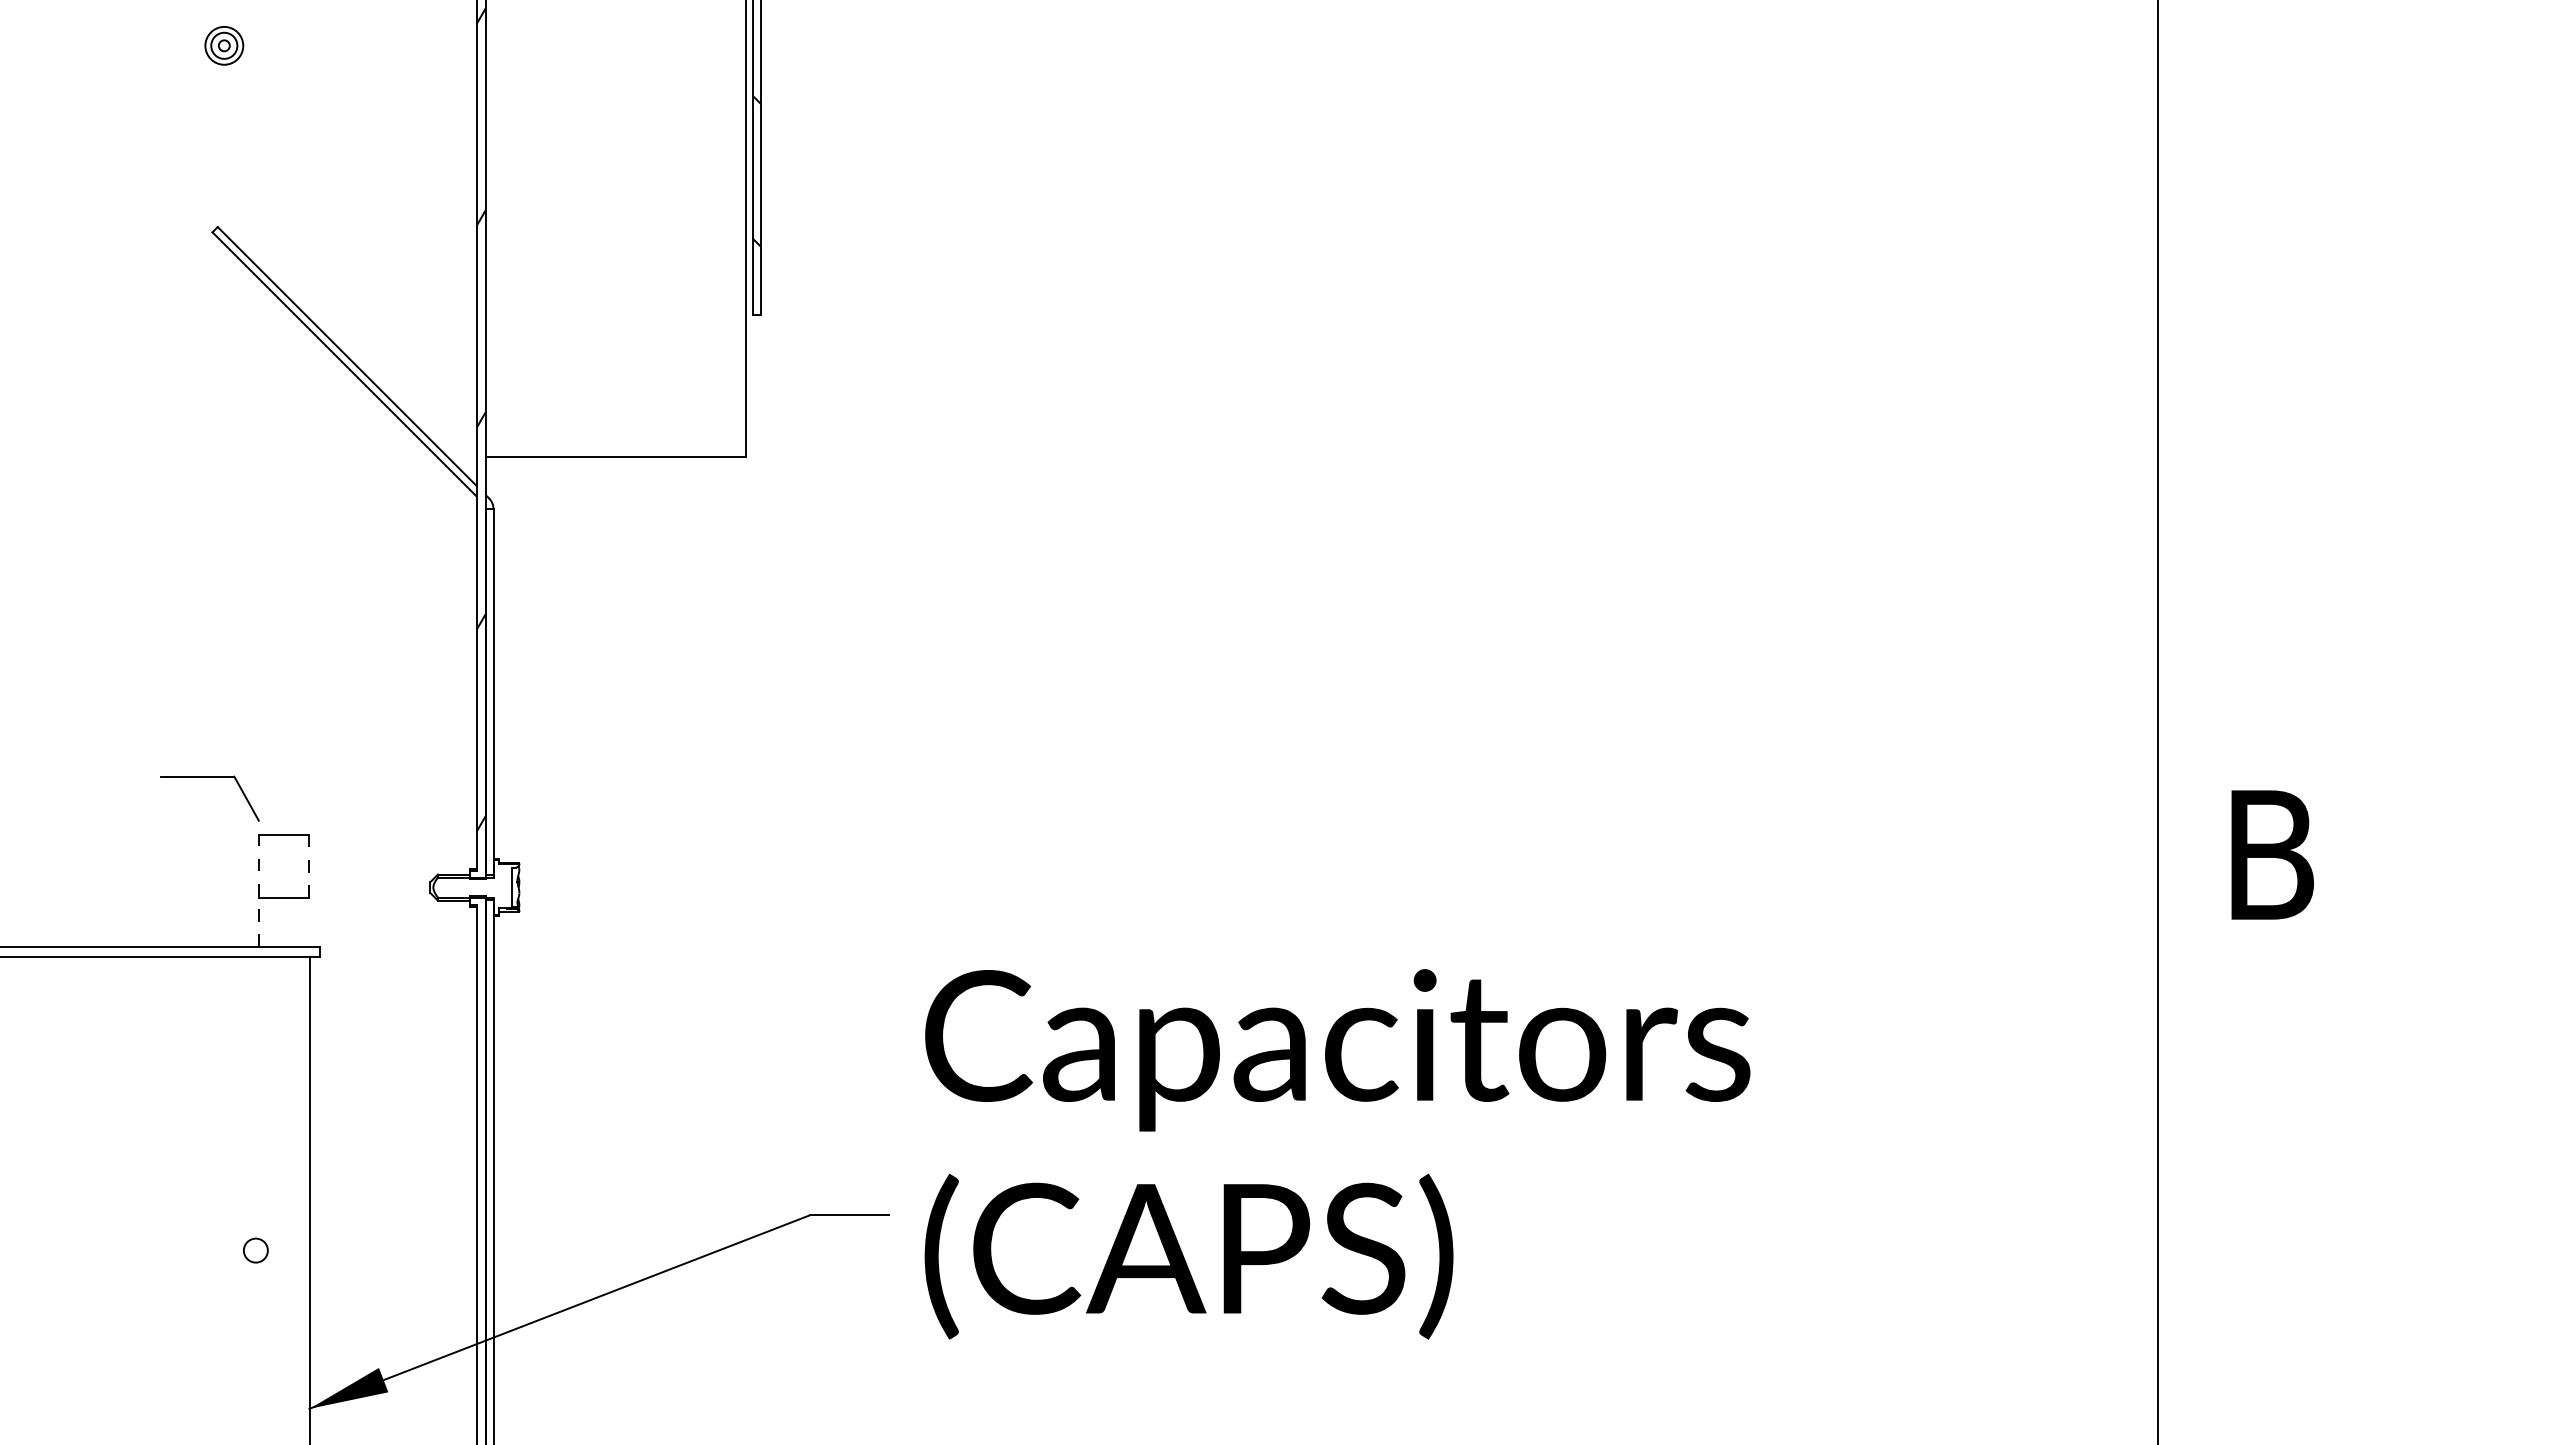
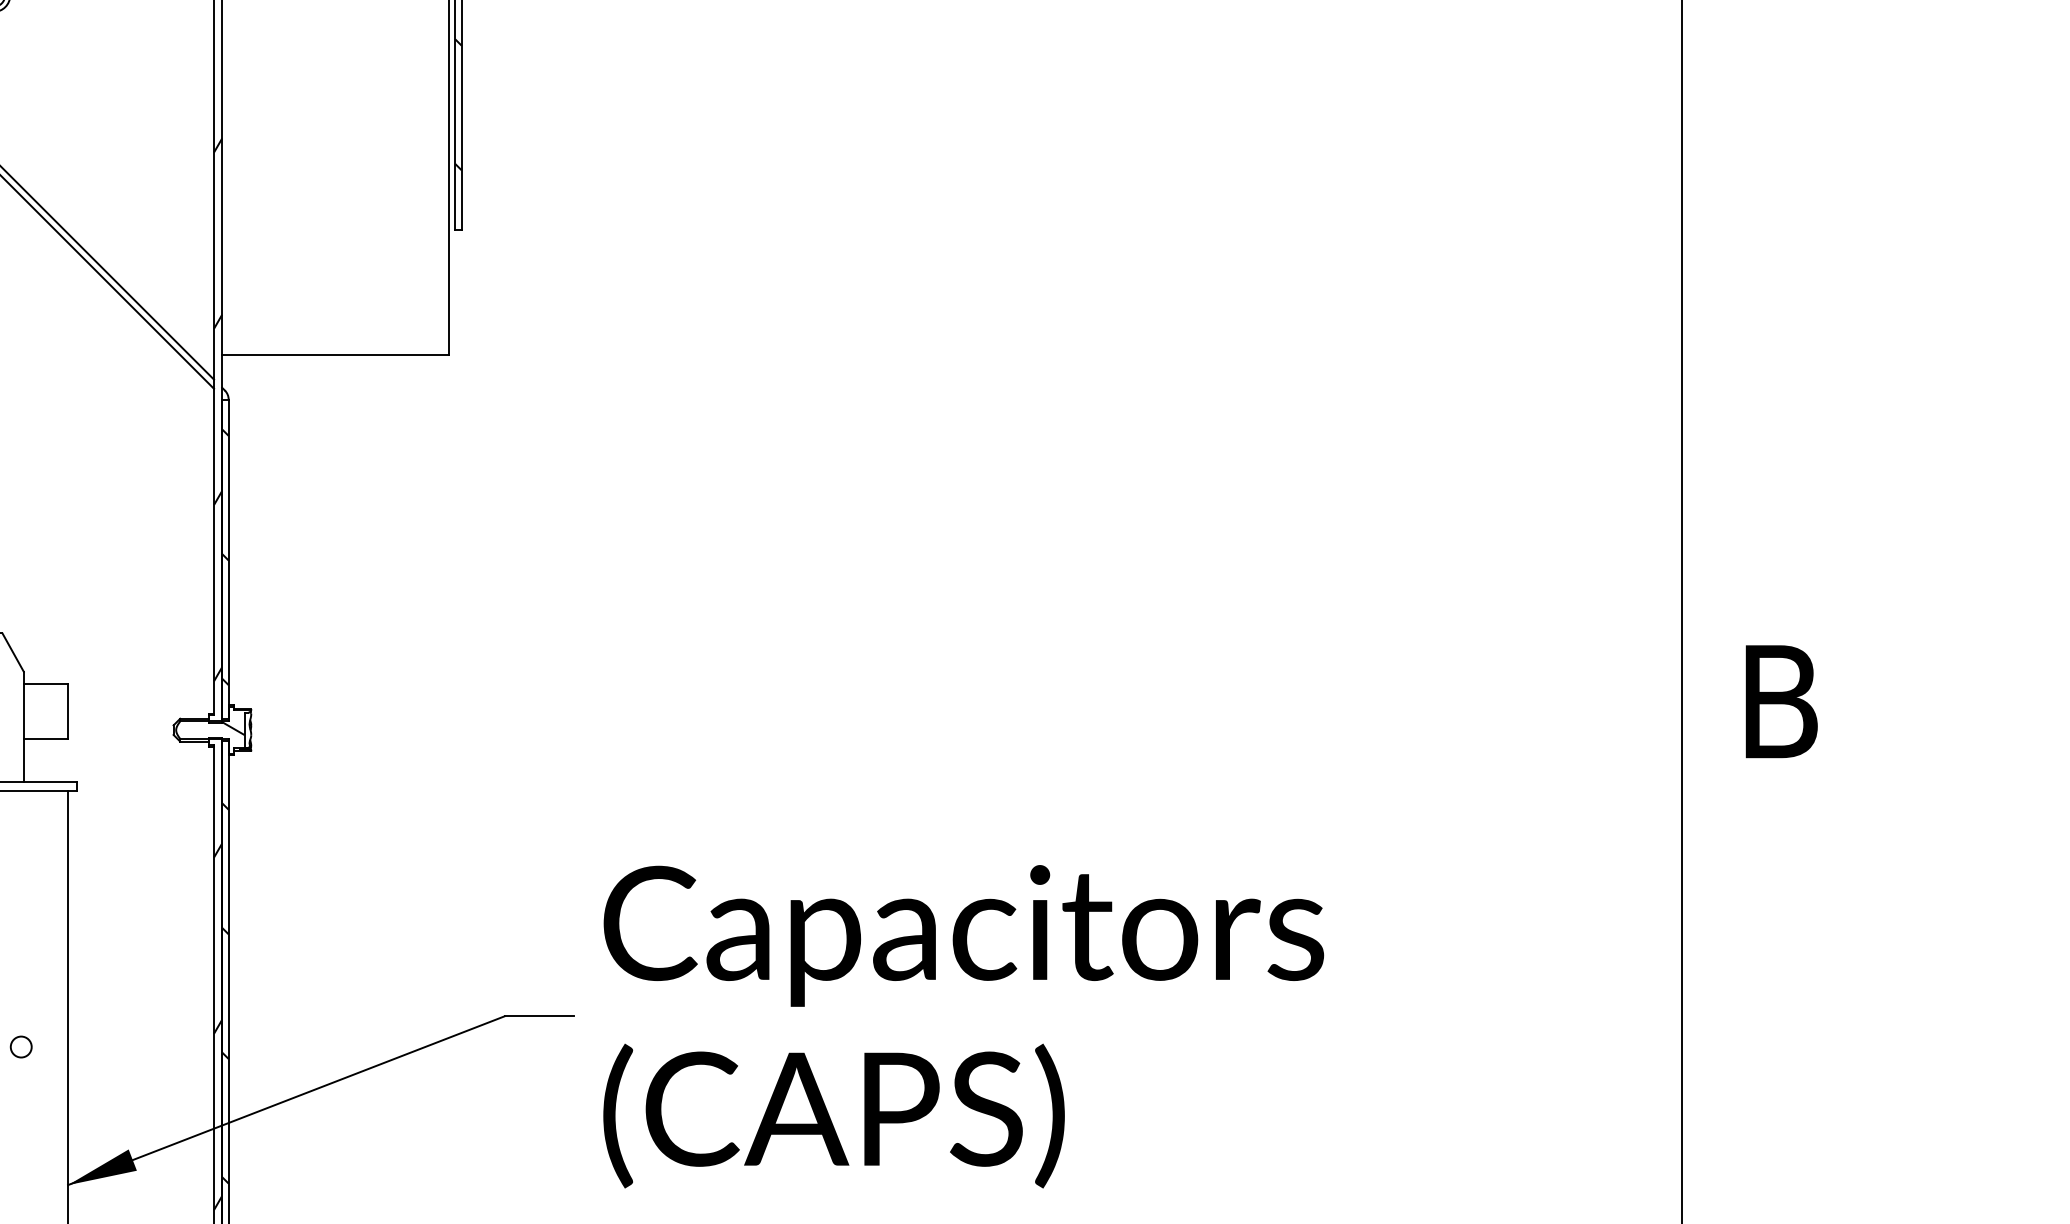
hatch: (489, 689) -> (225, 557), added
line: (309, 866) -> (68, 711), dashed -> solid
line: (258, 883) -> (23, 726), dashed -> solid
hatch: (497, 885) -> (232, 728), added
text: (1337, 1154) -> (963, 1026), moved
hatch: (489, 1189) -> (225, 993), added
hatch: (481, 1227) -> (218, 1026), added

